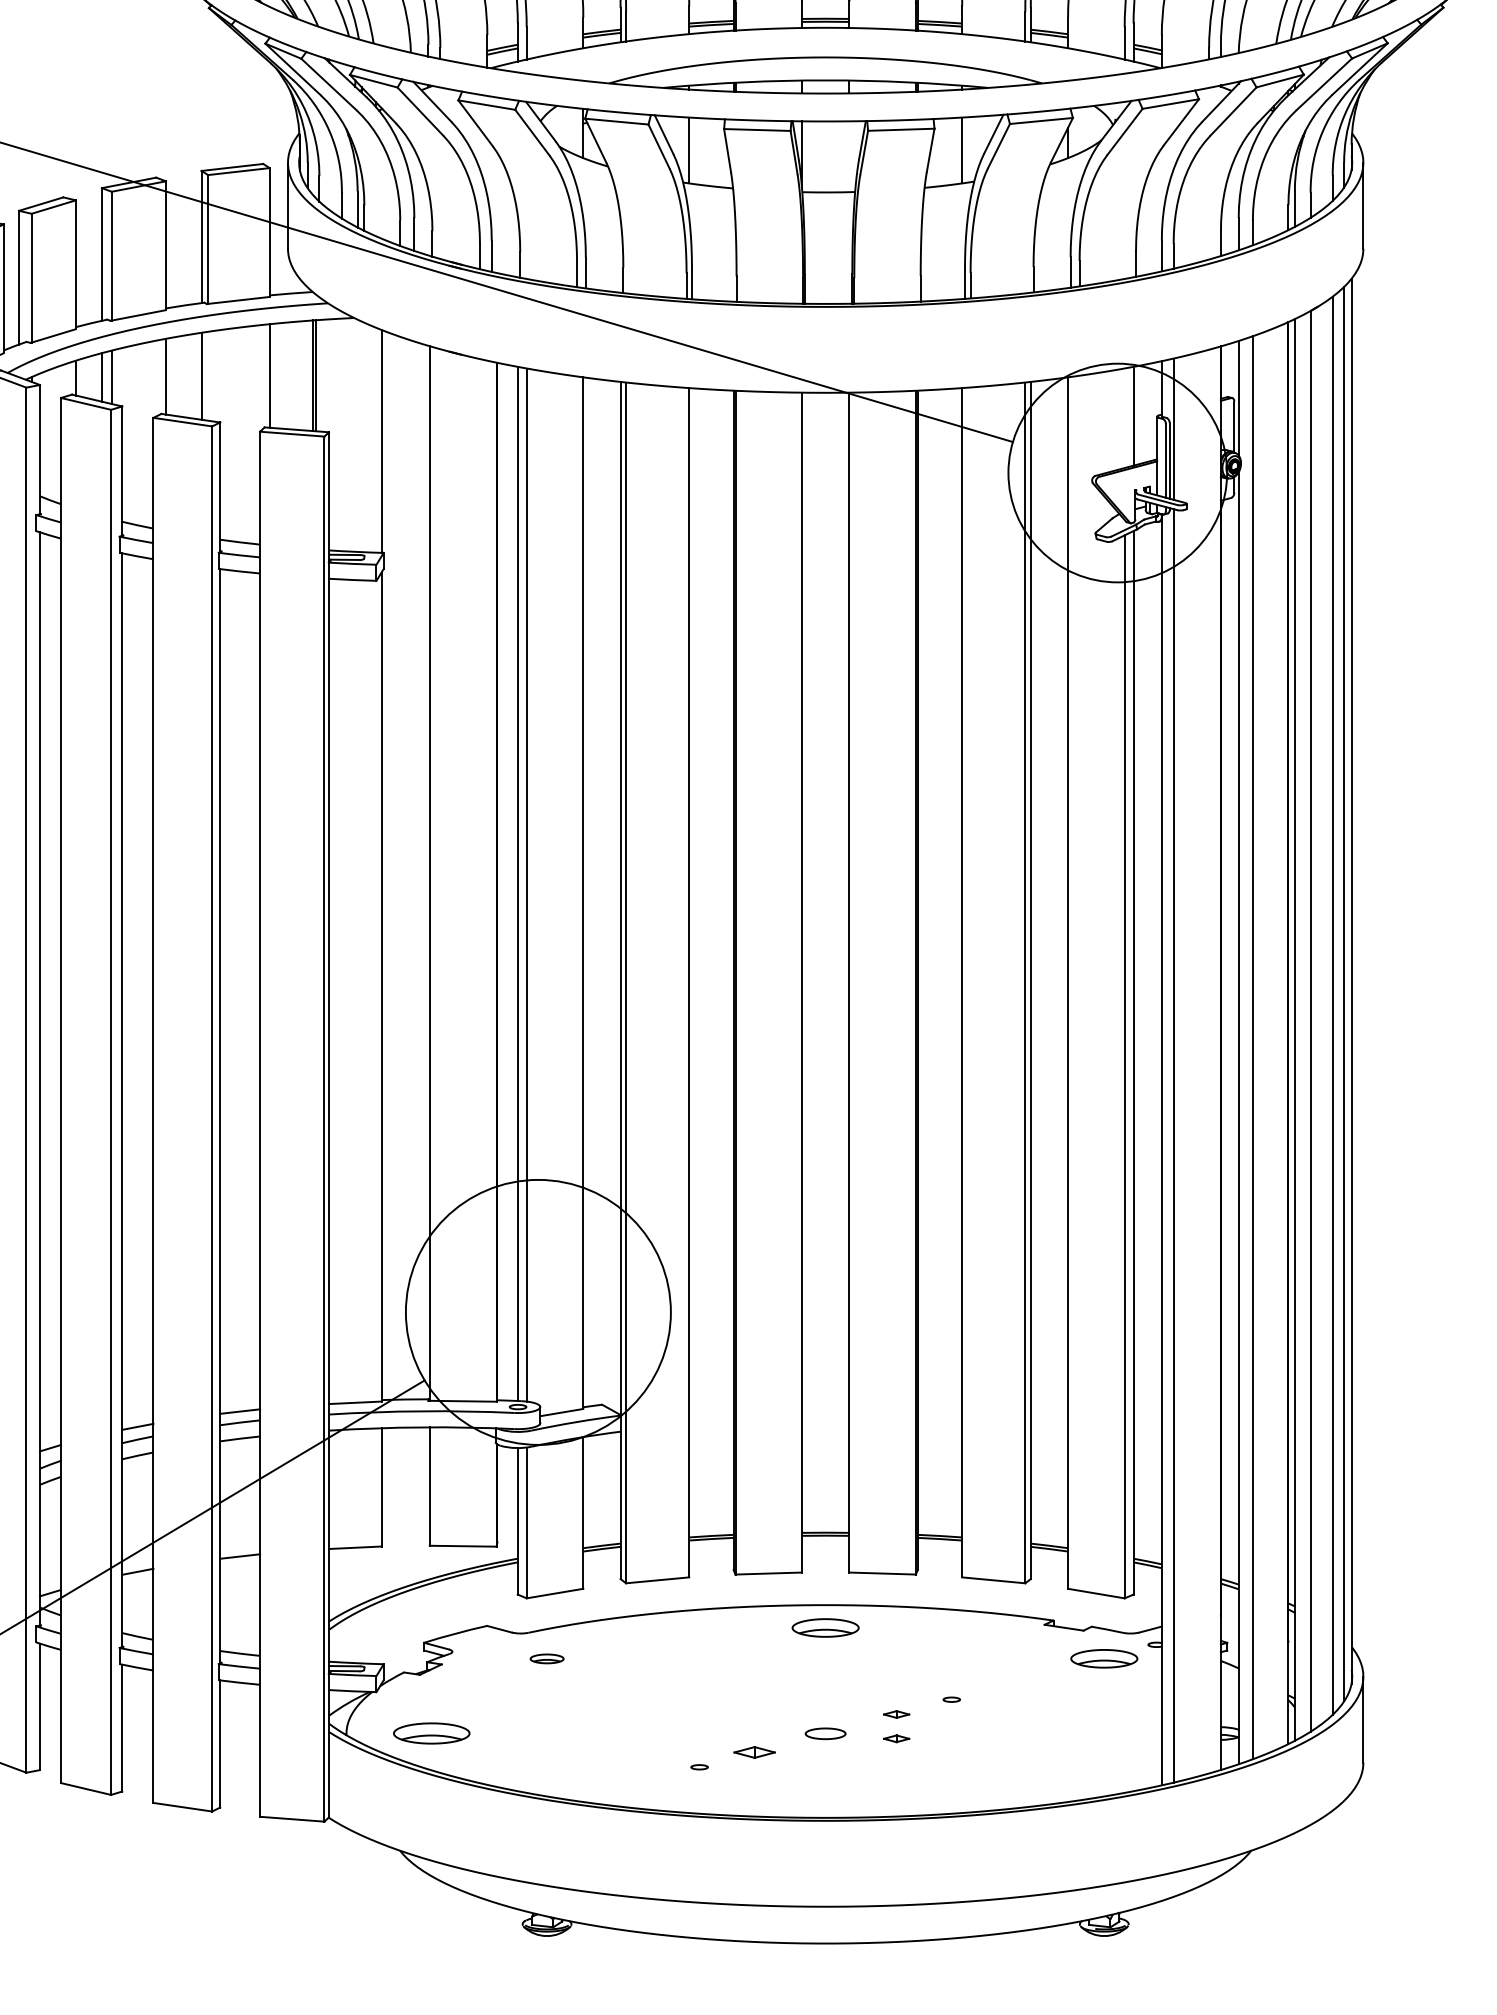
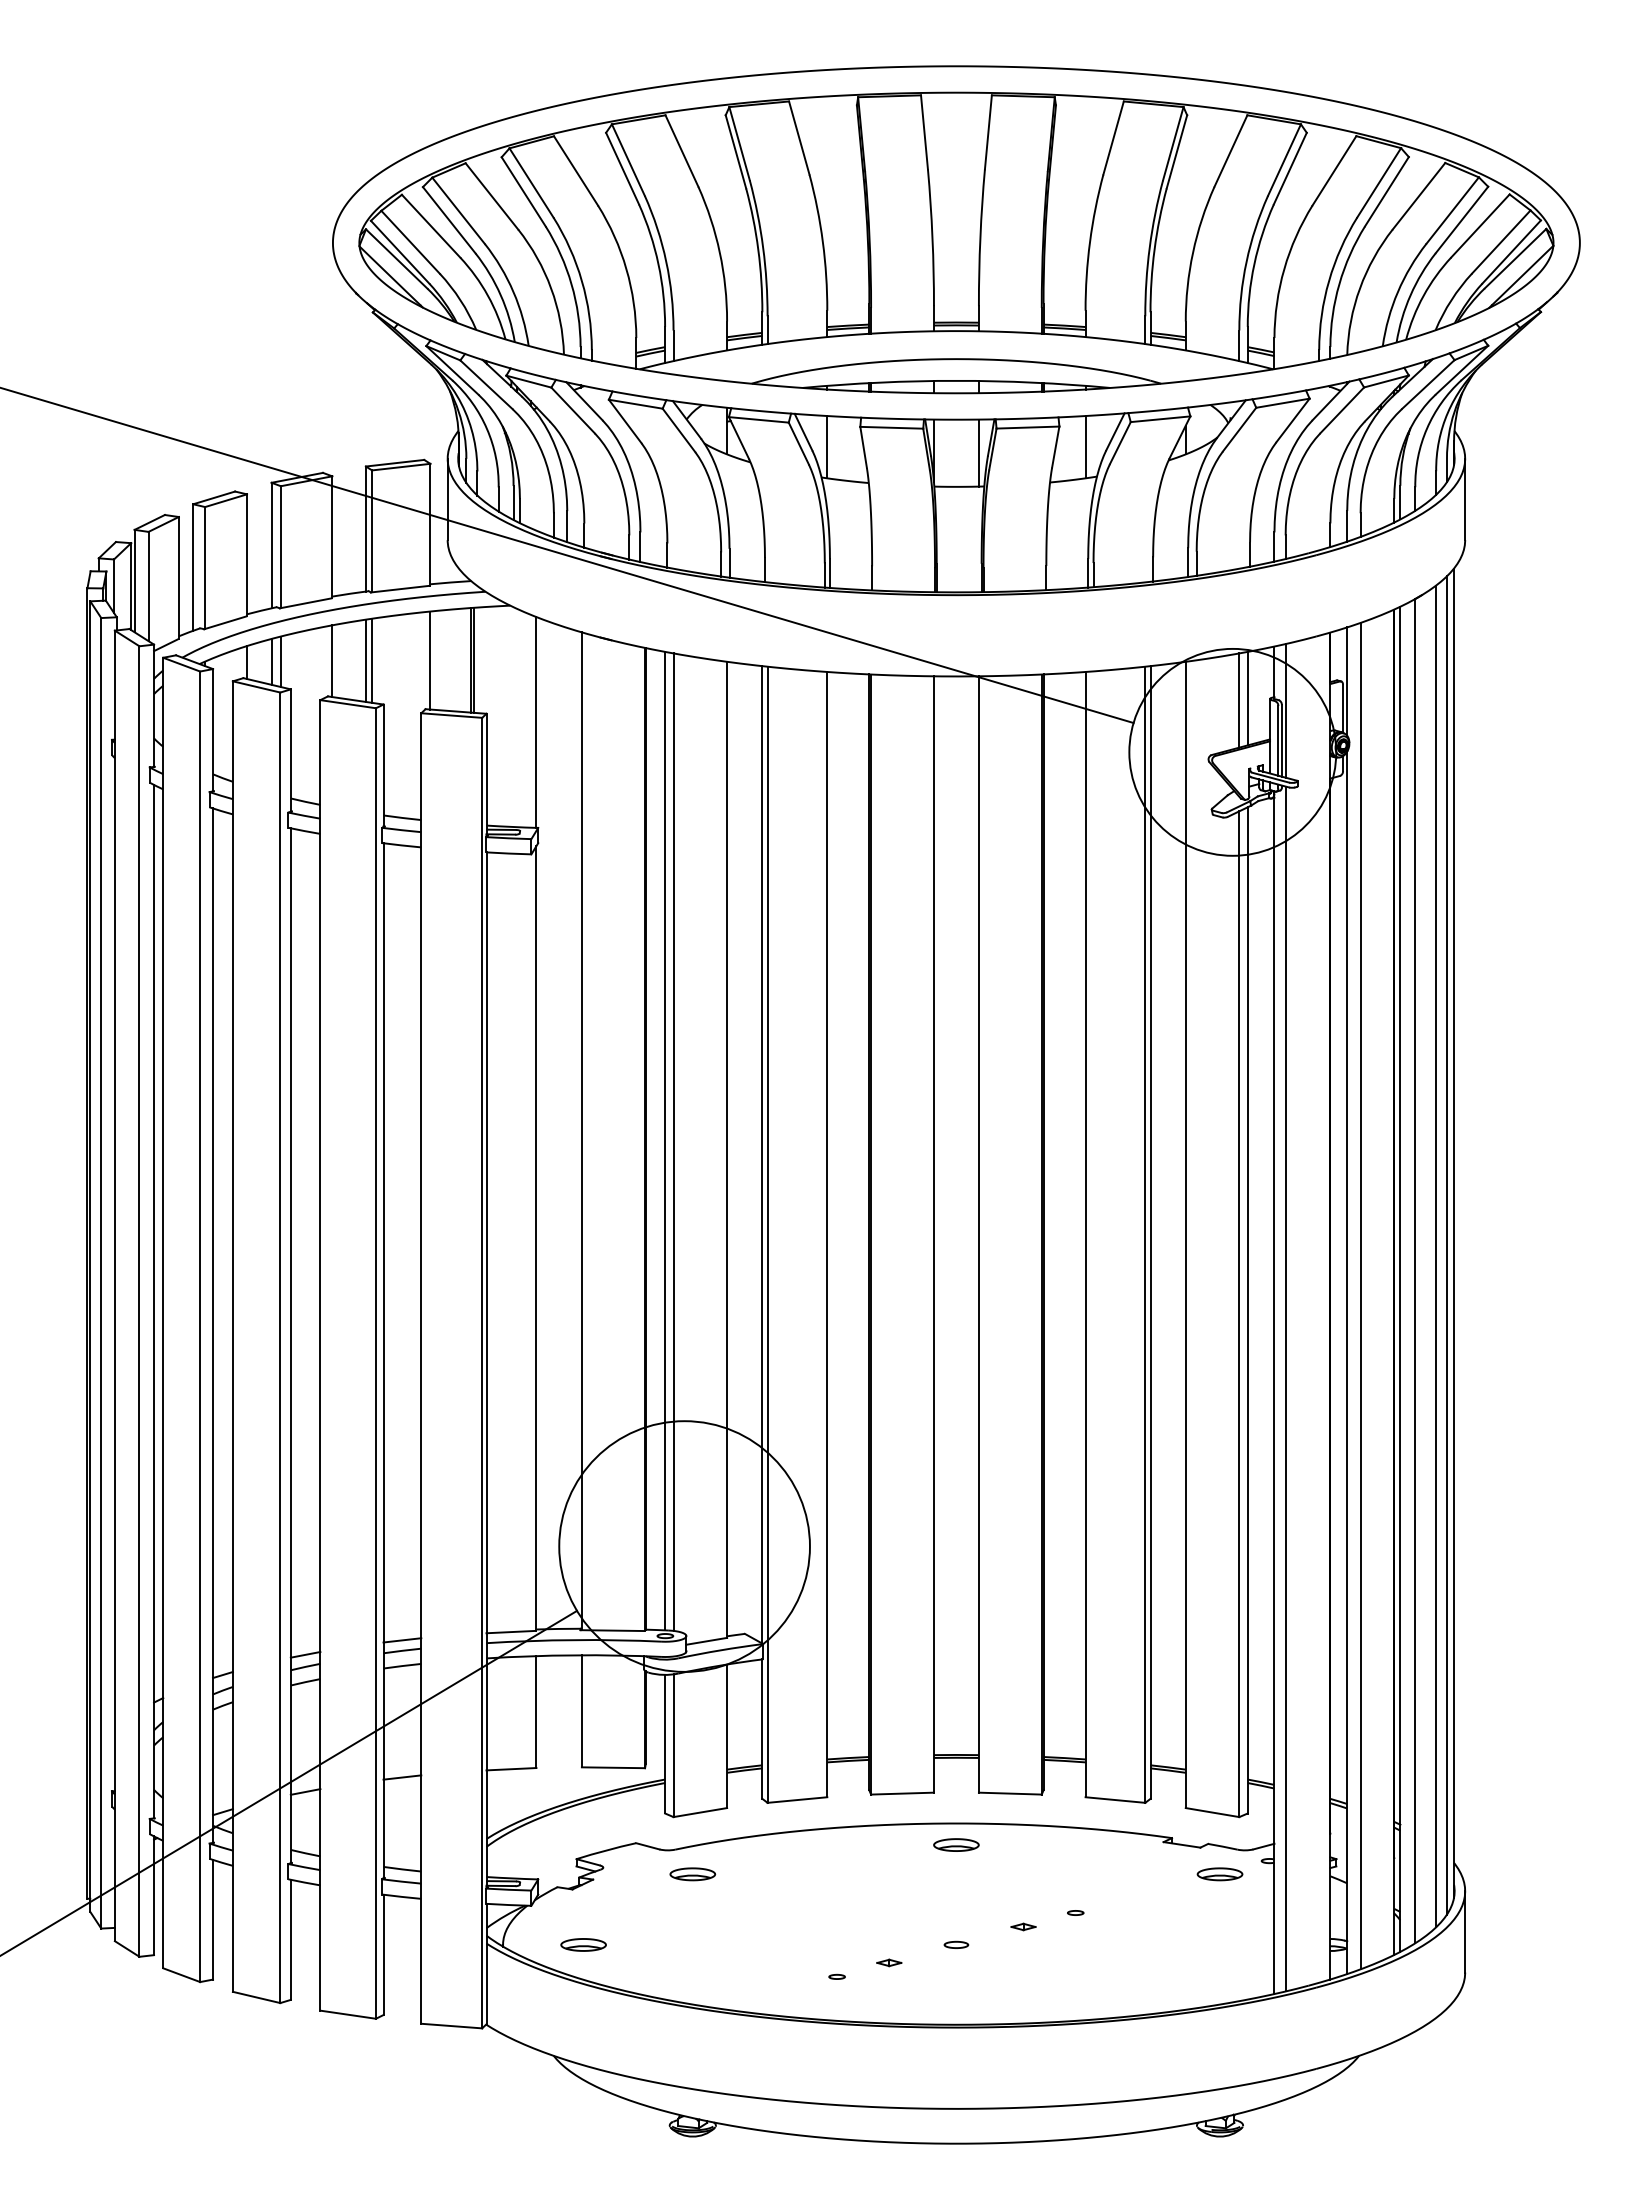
line: (849, 156) -> (978, 452), added
line: (208, 375) -> (372, 660), added
line: (1124, 418) -> (1239, 700), added
part: (825, 1627) -> (956, 1844), size x0.71
part: (546, 1659) -> (692, 1874), size x1.43
part: (1103, 1659) -> (1219, 1874), size x0.71
part: (431, 1733) -> (583, 1944), size x0.62
part: (825, 1733) -> (956, 1944), size x0.62
part: (896, 1738) -> (1023, 1949), removed
part: (754, 1752) -> (889, 1962), size x0.62

